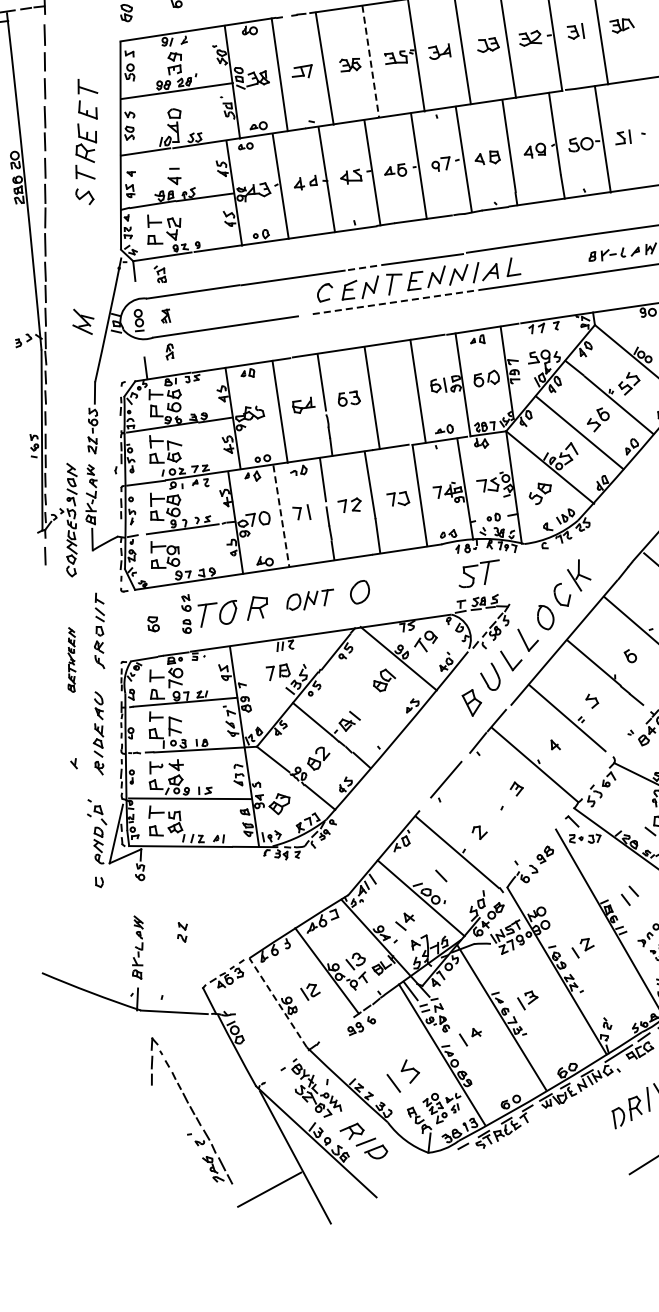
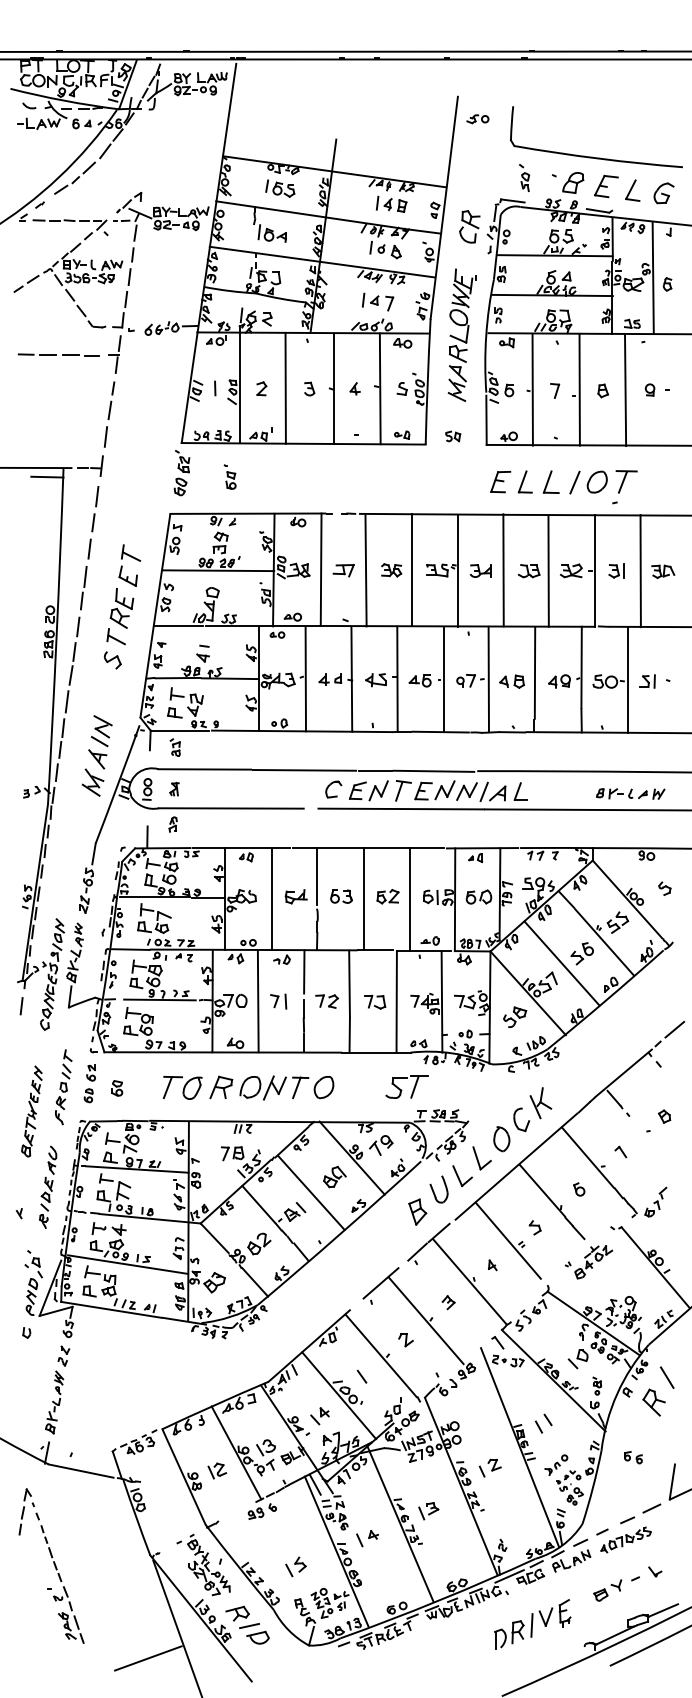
line: (371, 61) -> (412, 570), dashed -> solid
line: (365, 267) -> (376, 770), dashed -> solid
part: (84, 280) -> (100, 742), added
line: (395, 302) -> (401, 809), dashed -> solid
part: (394, 391) -> (387, 896), added
line: (281, 516) -> (258, 1001), dashed -> solid
part: (478, 573) -> (406, 1086), moved
part: (310, 599) -> (274, 1087), size x1.43
part: (185, 614) -> (89, 1083), moved
part: (70, 660) -> (31, 1111), size x1.43
line: (362, 699) -> (310, 1192), added
line: (496, 810) -> (425, 1320), added
part: (182, 931) -> (63, 1355), moved
line: (277, 1002) -> (183, 1476), dashed -> solid
part: (403, 1075) -> (295, 1566), size x0.62
part: (188, 1110) -> (51, 1565), moved

